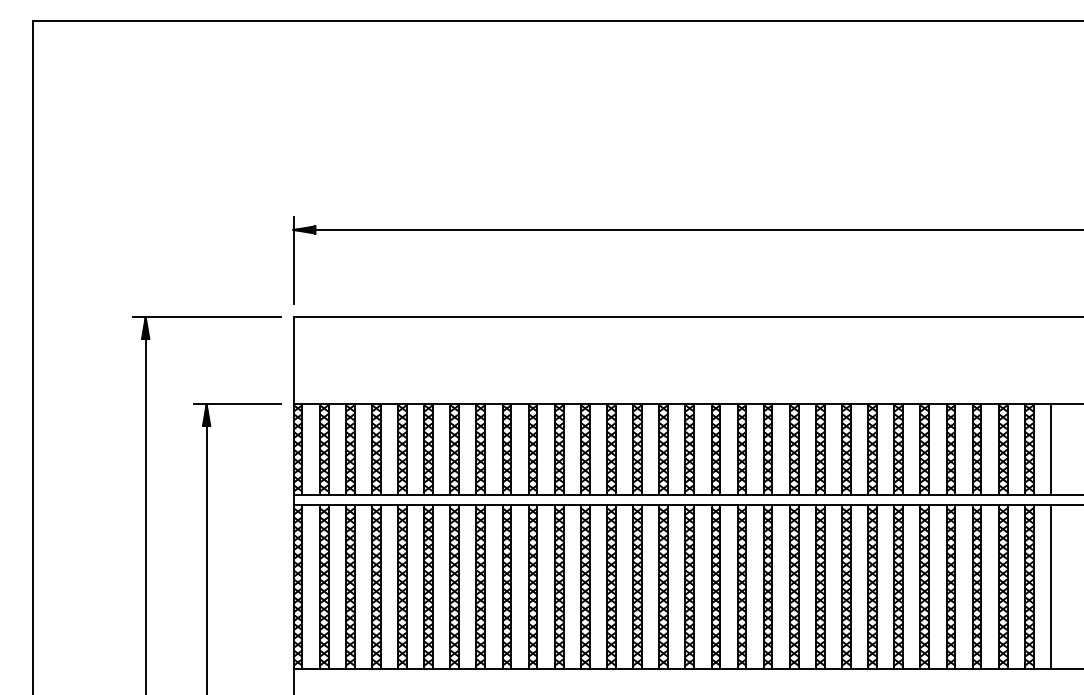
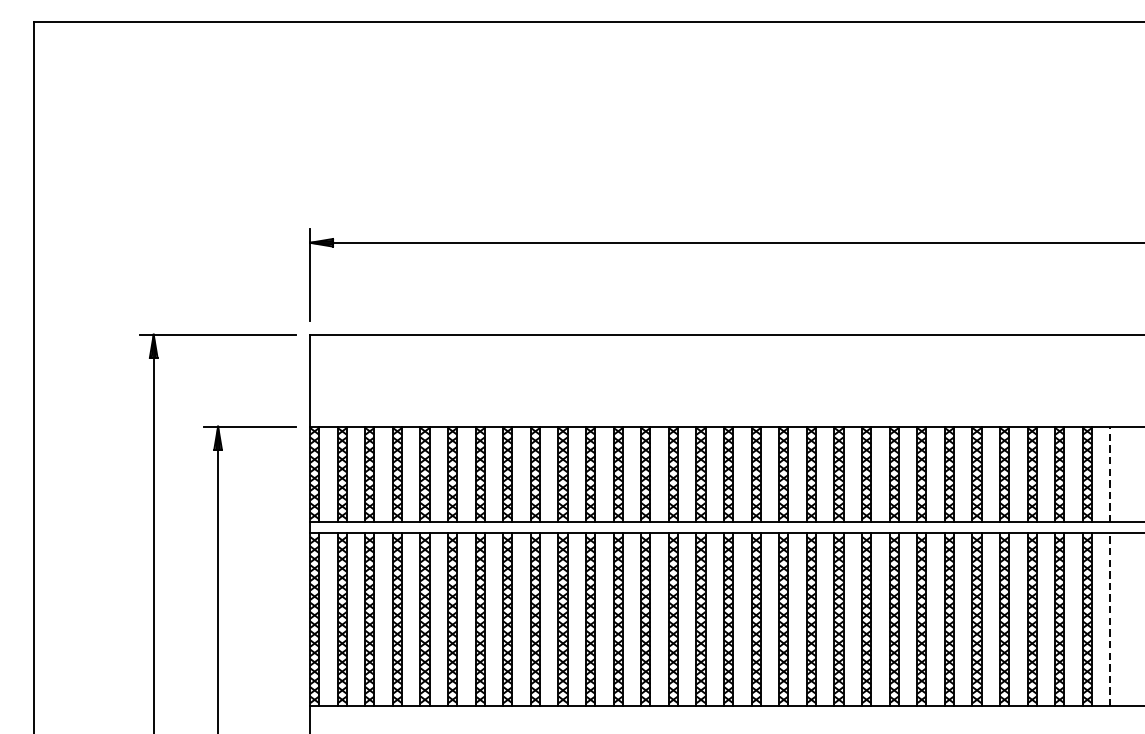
line: (1051, 448) -> (1110, 473), solid -> dashed
line: (1051, 586) -> (1110, 619), solid -> dashed

